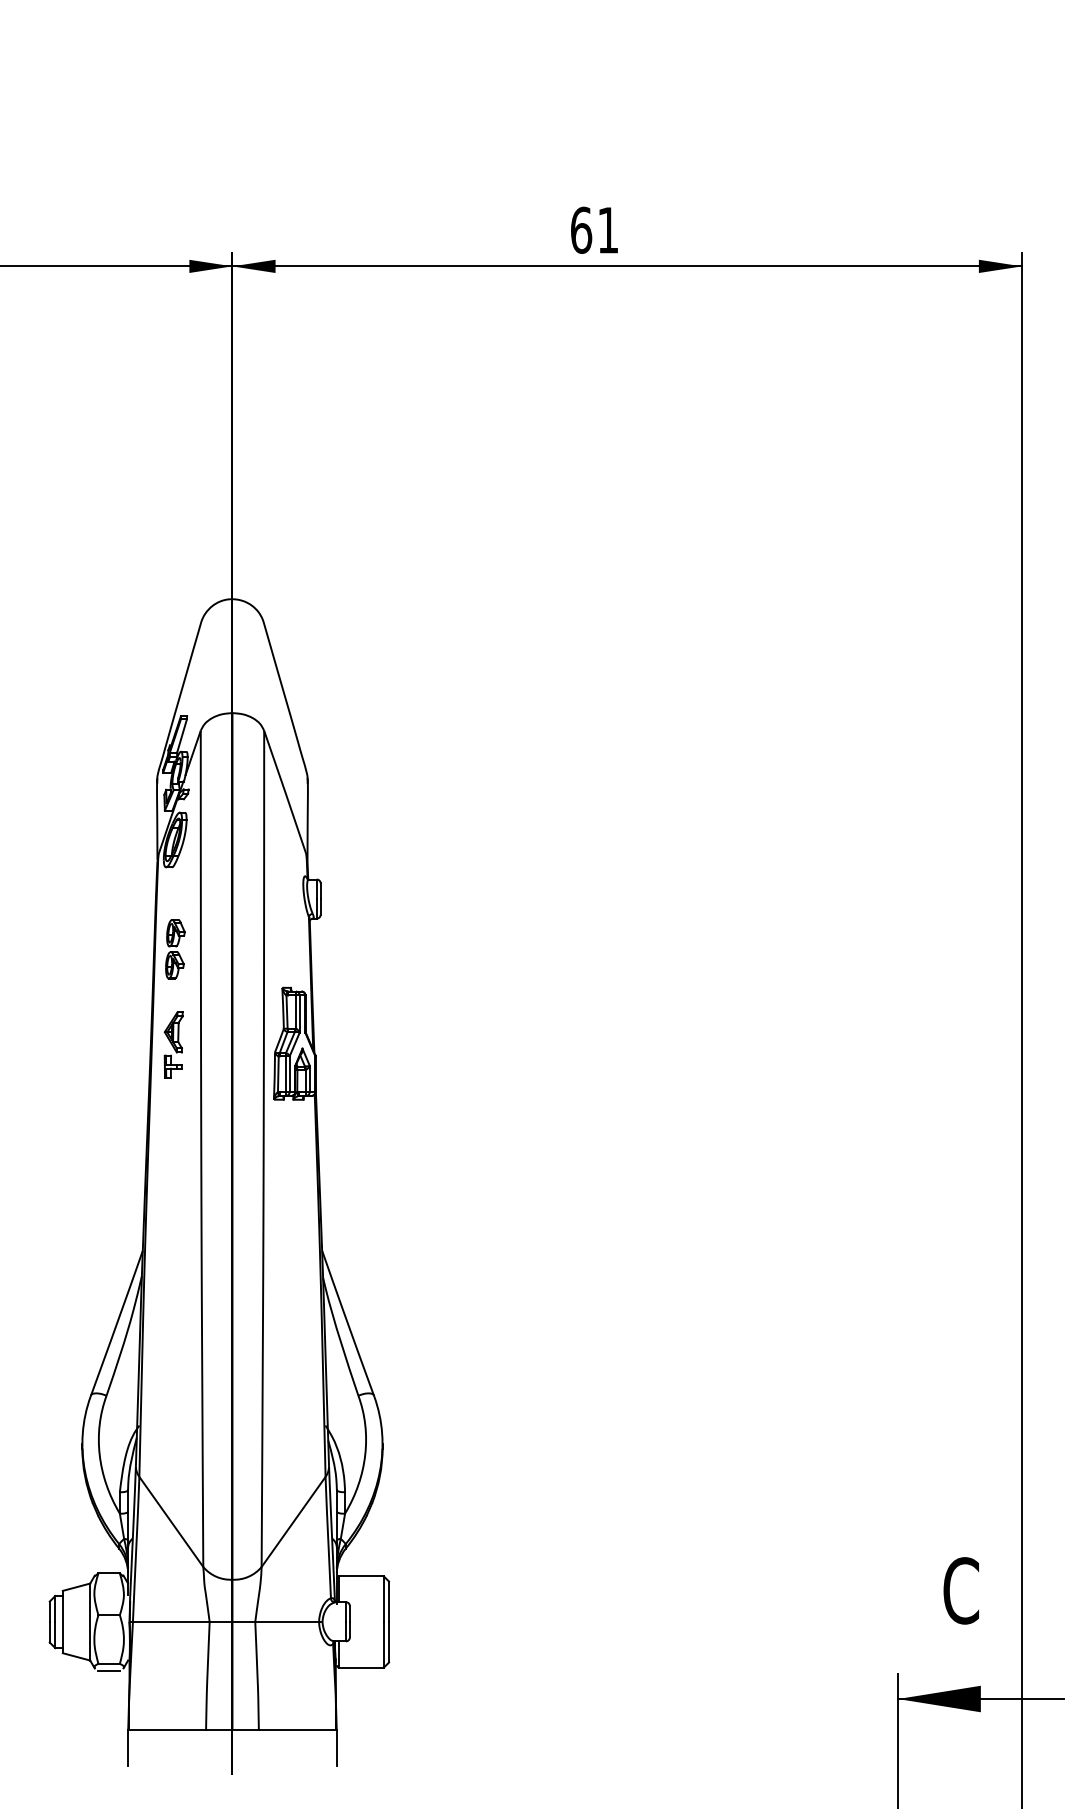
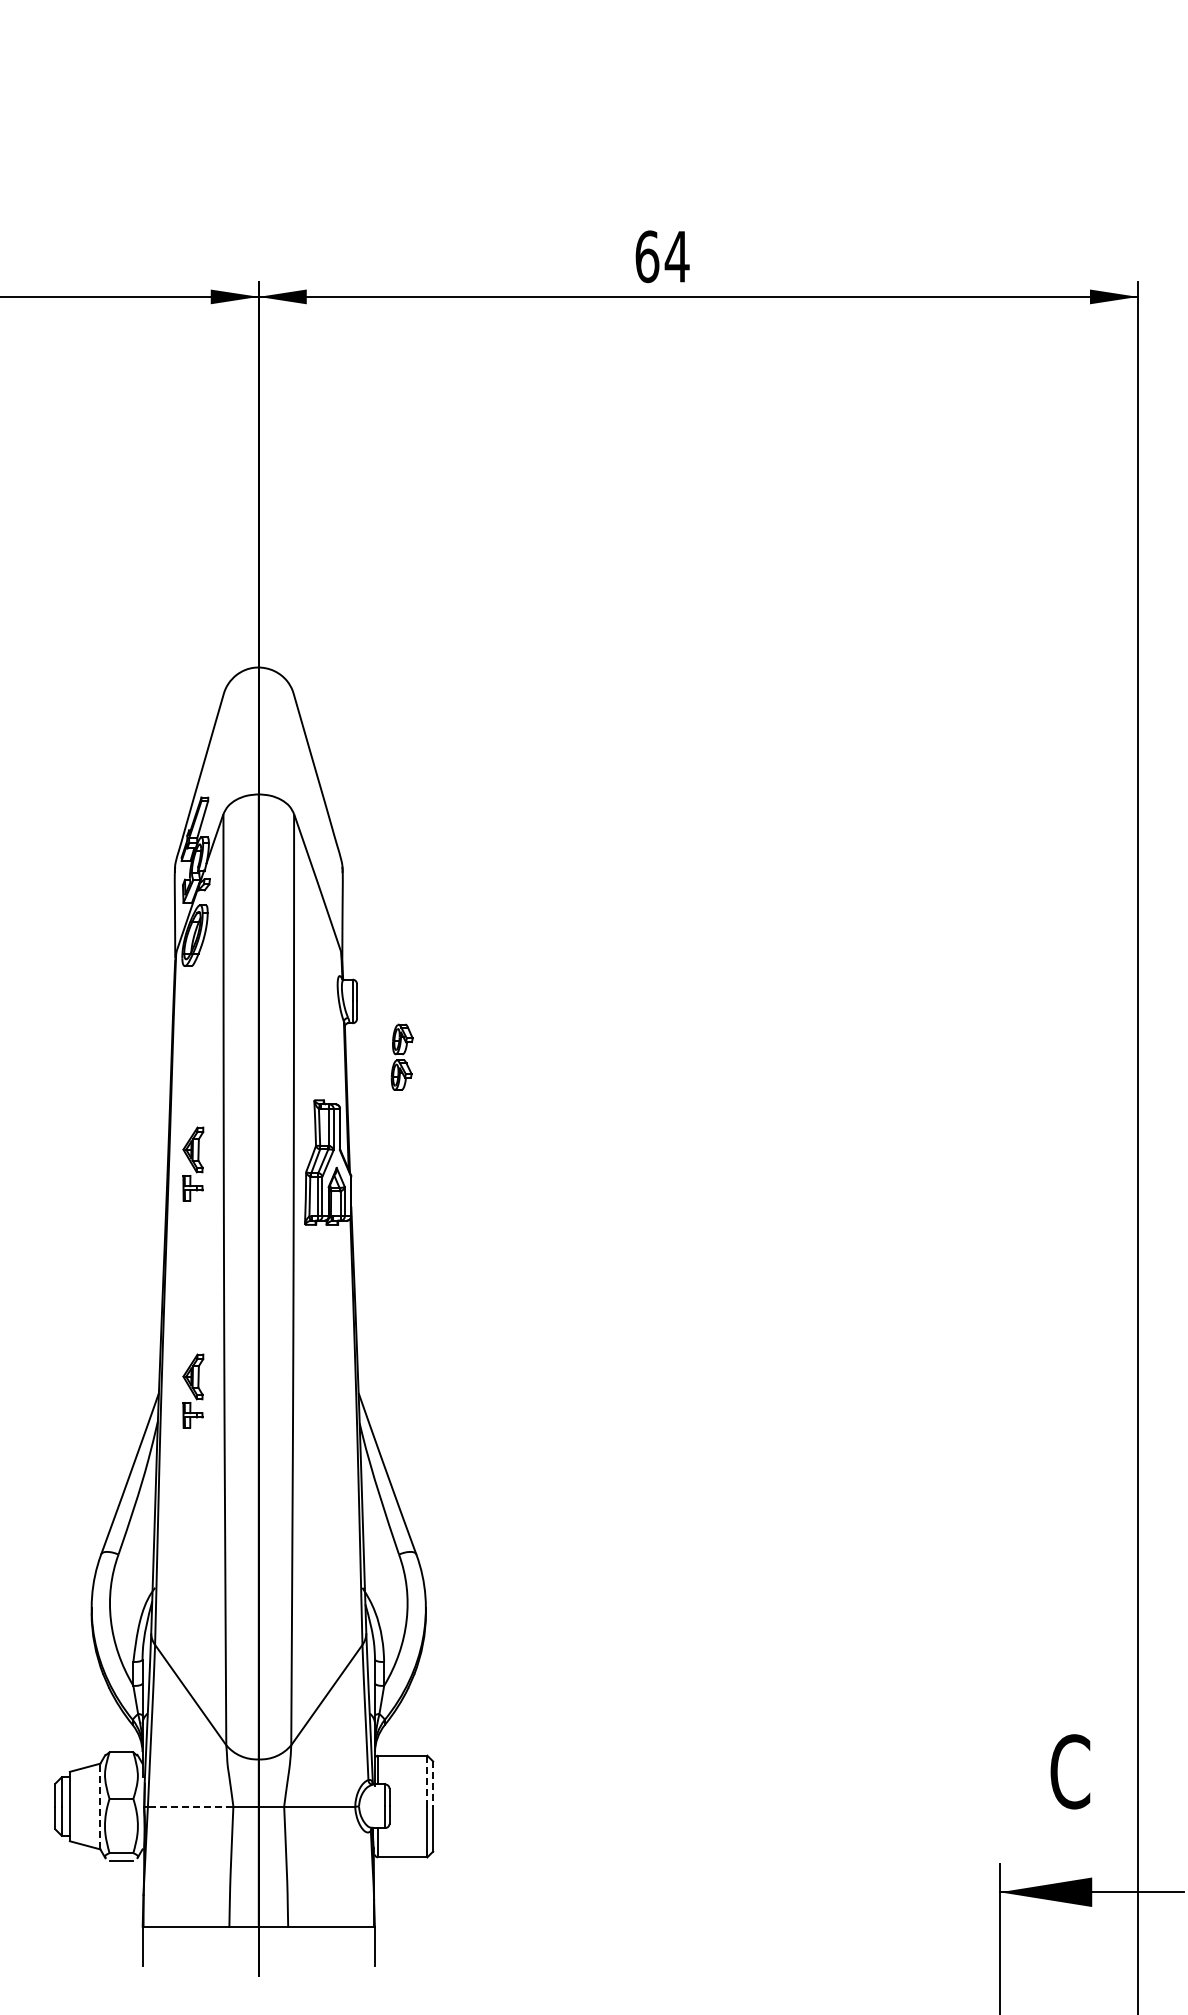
text: (607, 230) -> (676, 256), 61 -> 64
part: (174, 948) -> (401, 1056), moved
part: (173, 1248) -> (193, 1390), added
line: (383, 1598) -> (427, 1780), solid -> dashed
line: (389, 1602) -> (433, 1784), solid -> dashed
line: (90, 1622) -> (100, 1806), solid -> dashed
line: (171, 1622) -> (190, 1806), solid -> dashed

